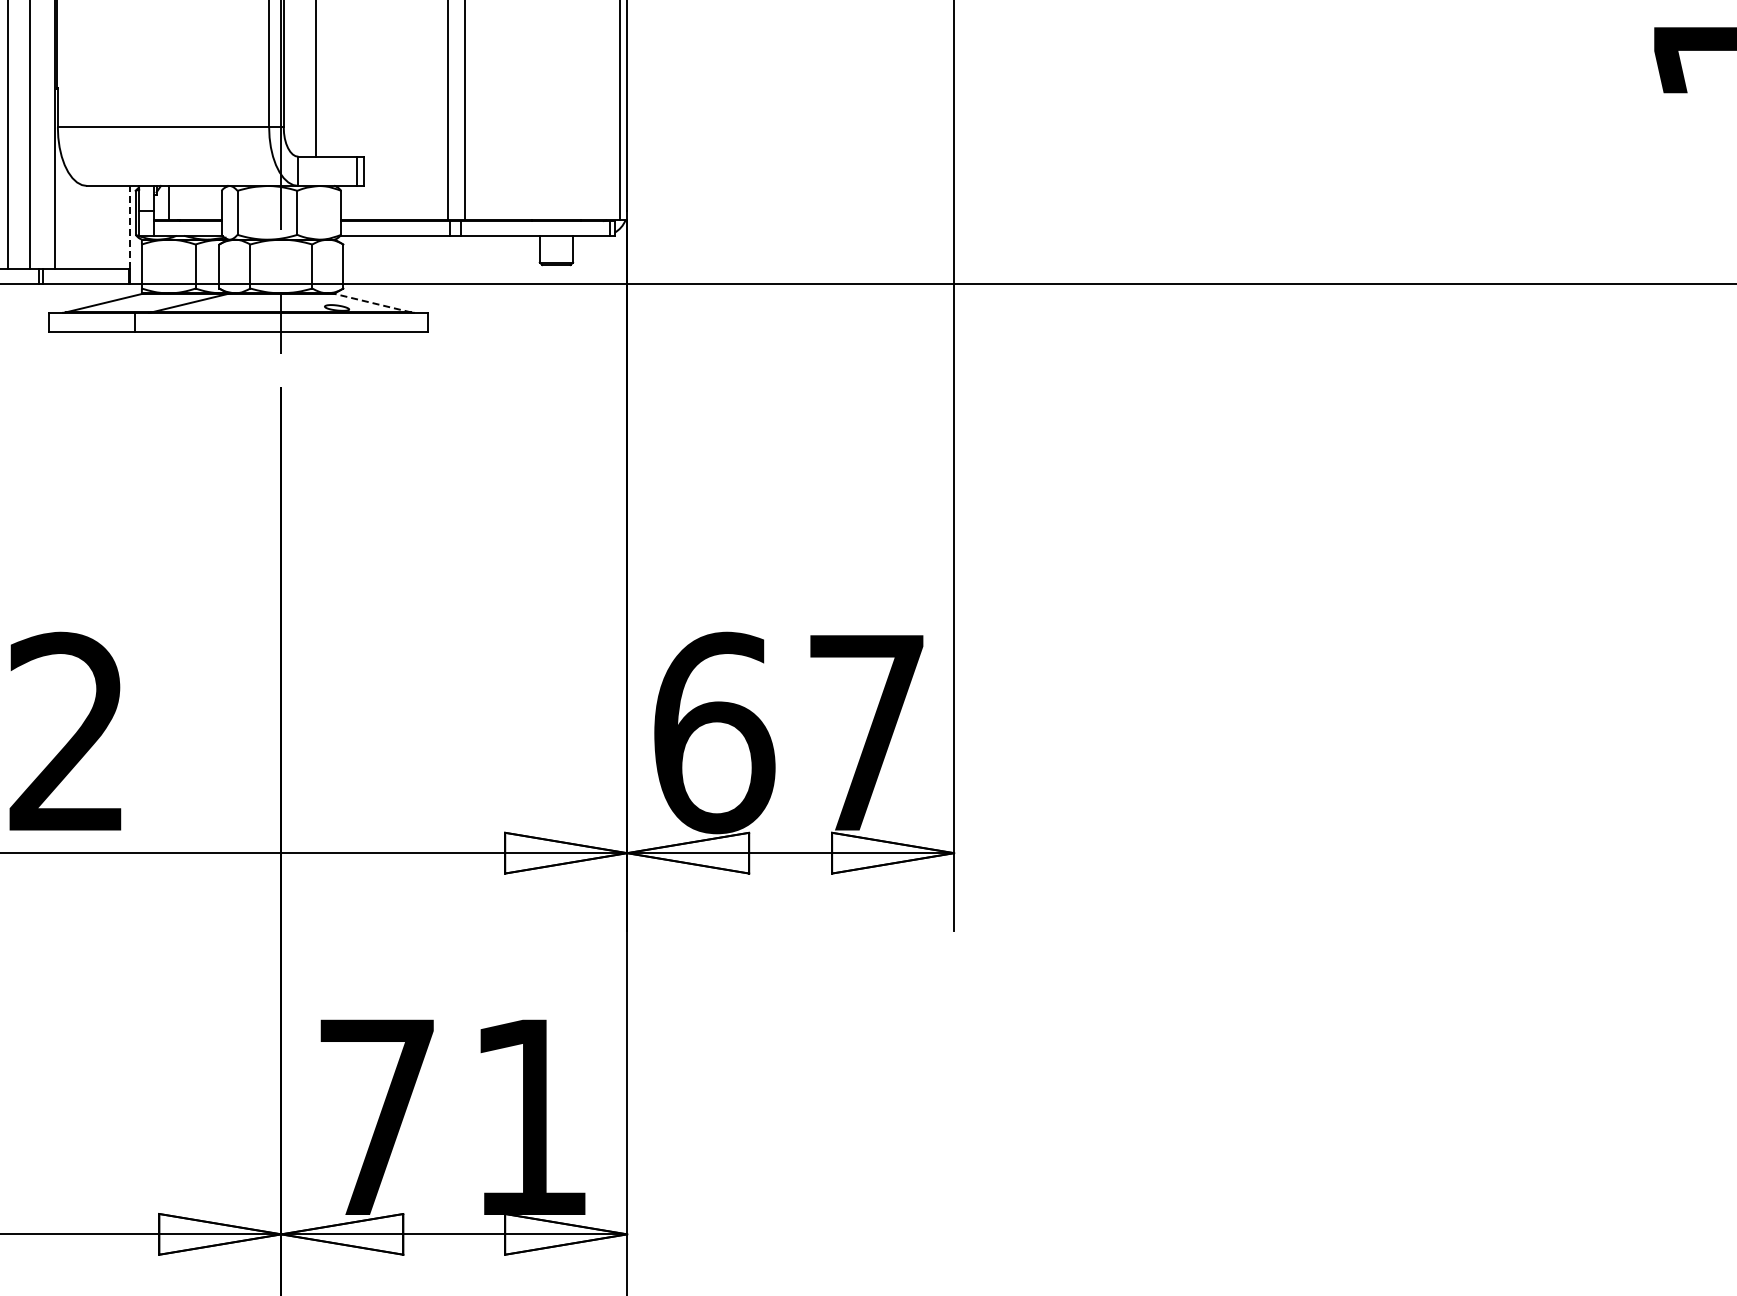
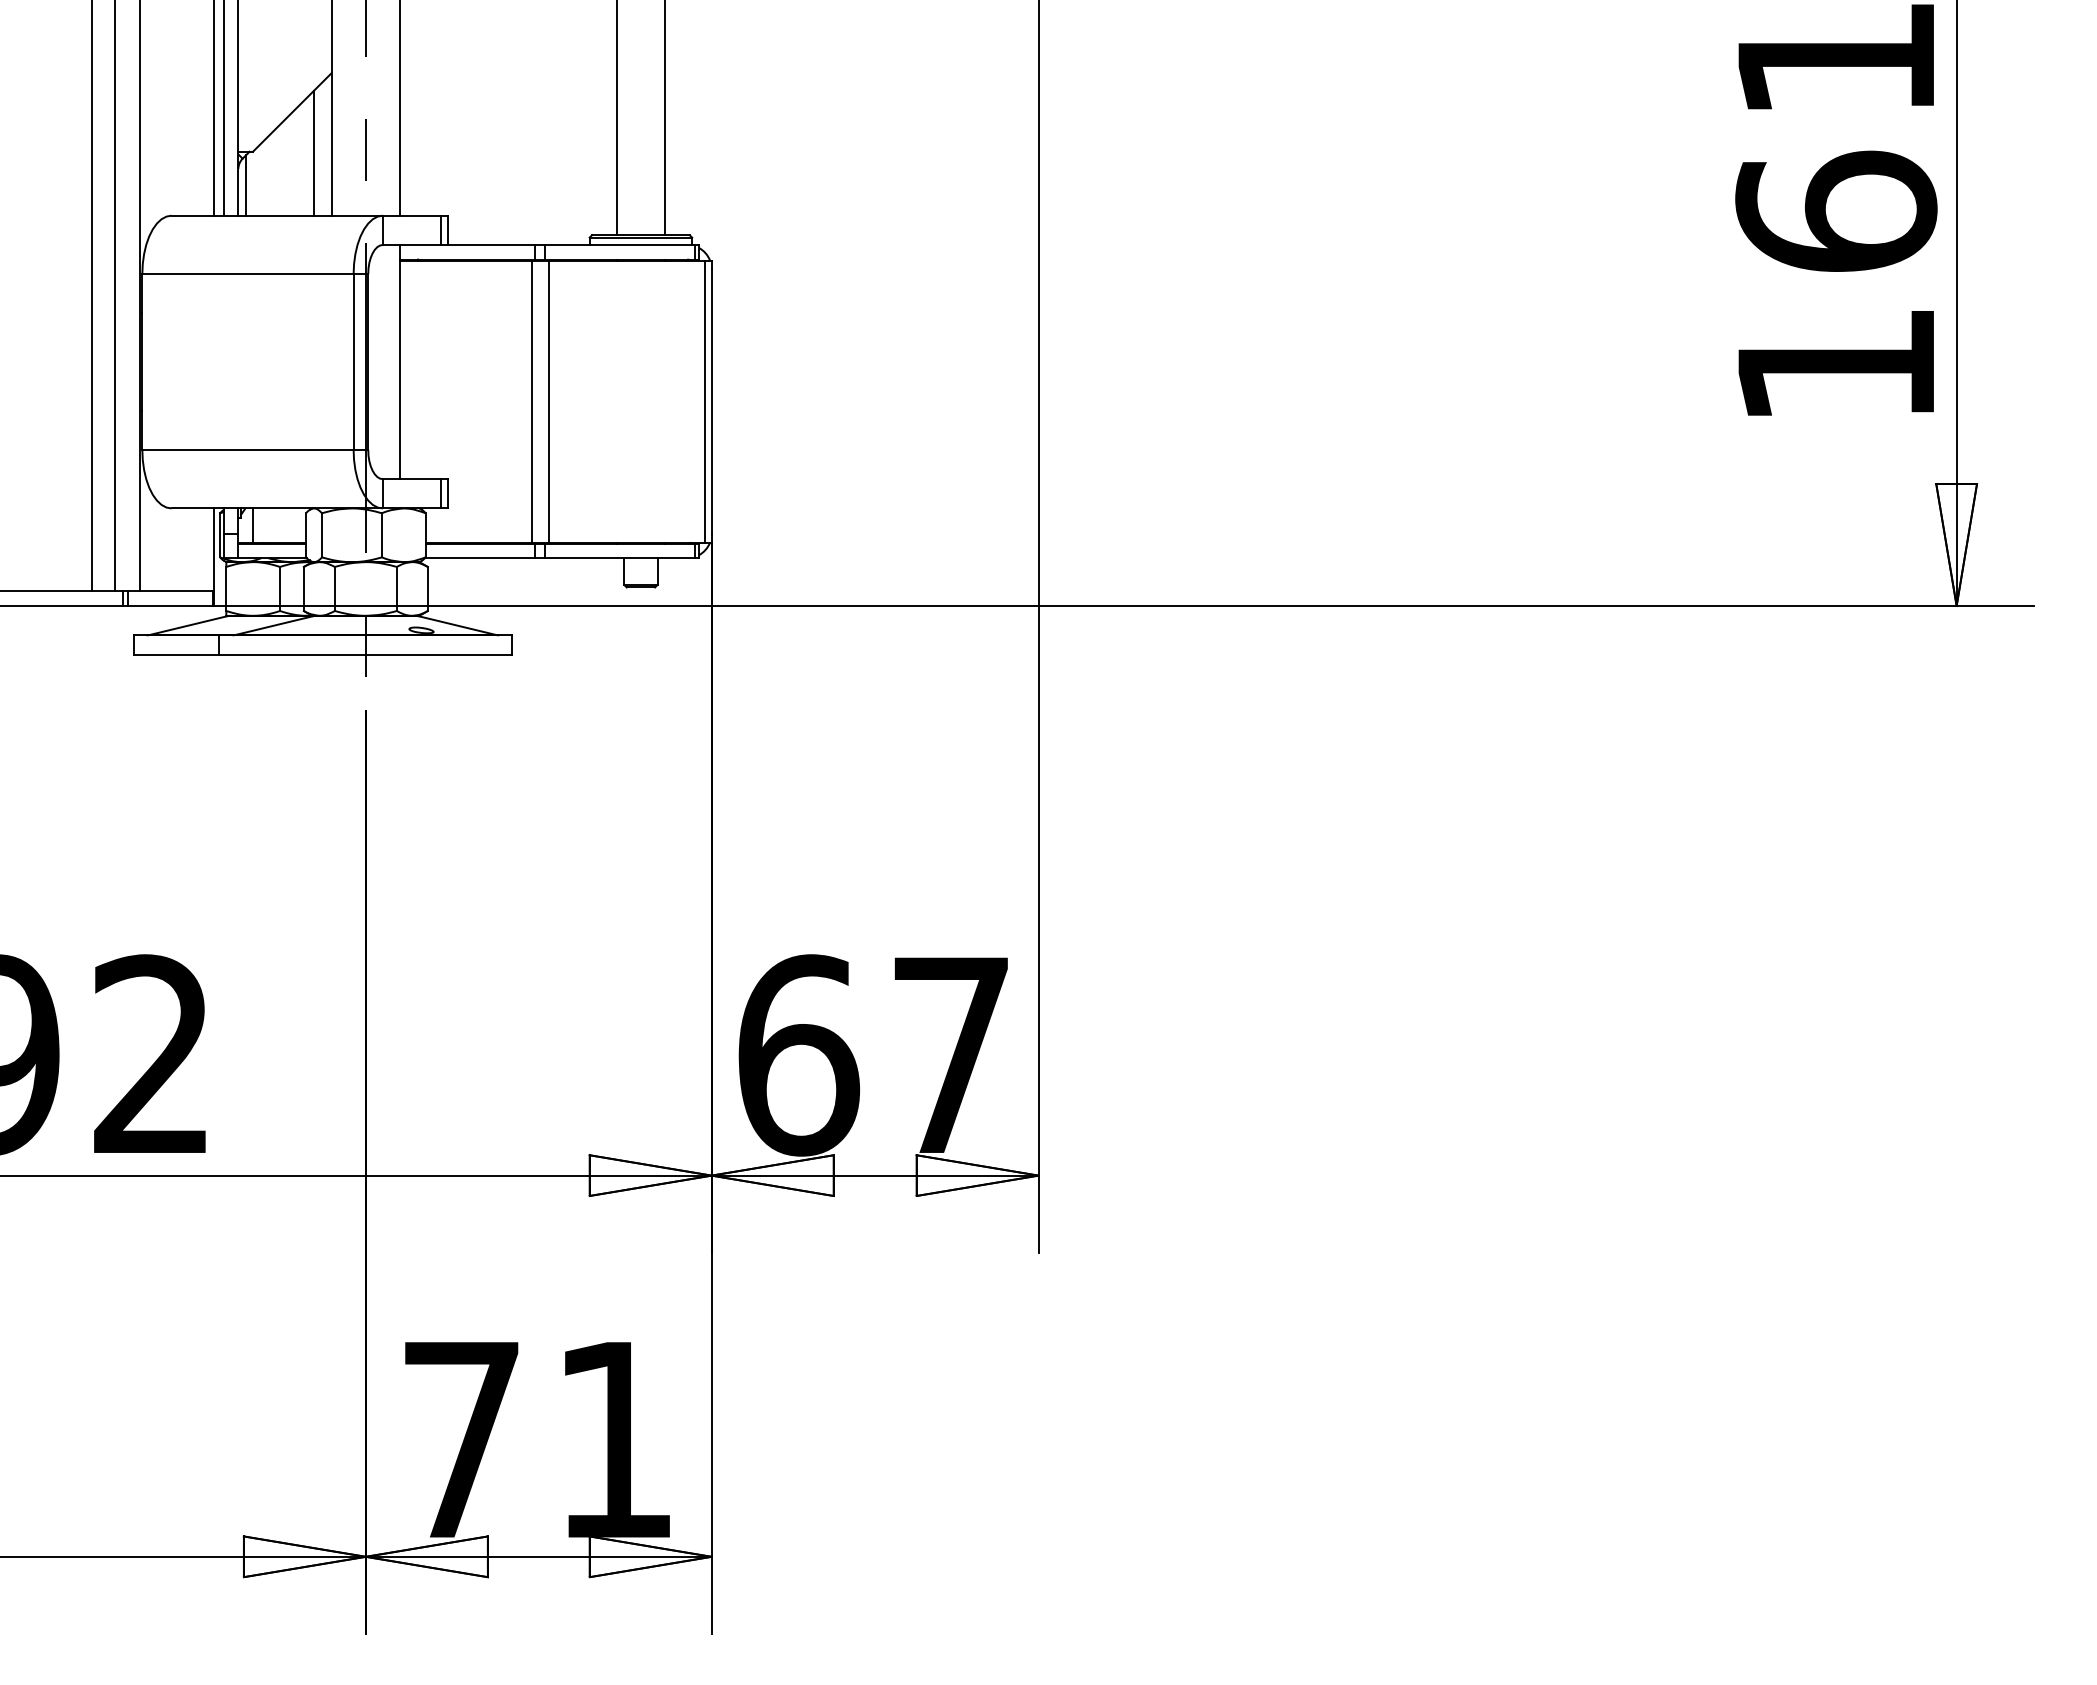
line: (129, 227) -> (213, 549), dashed -> solid
line: (373, 303) -> (457, 625), dashed -> solid

